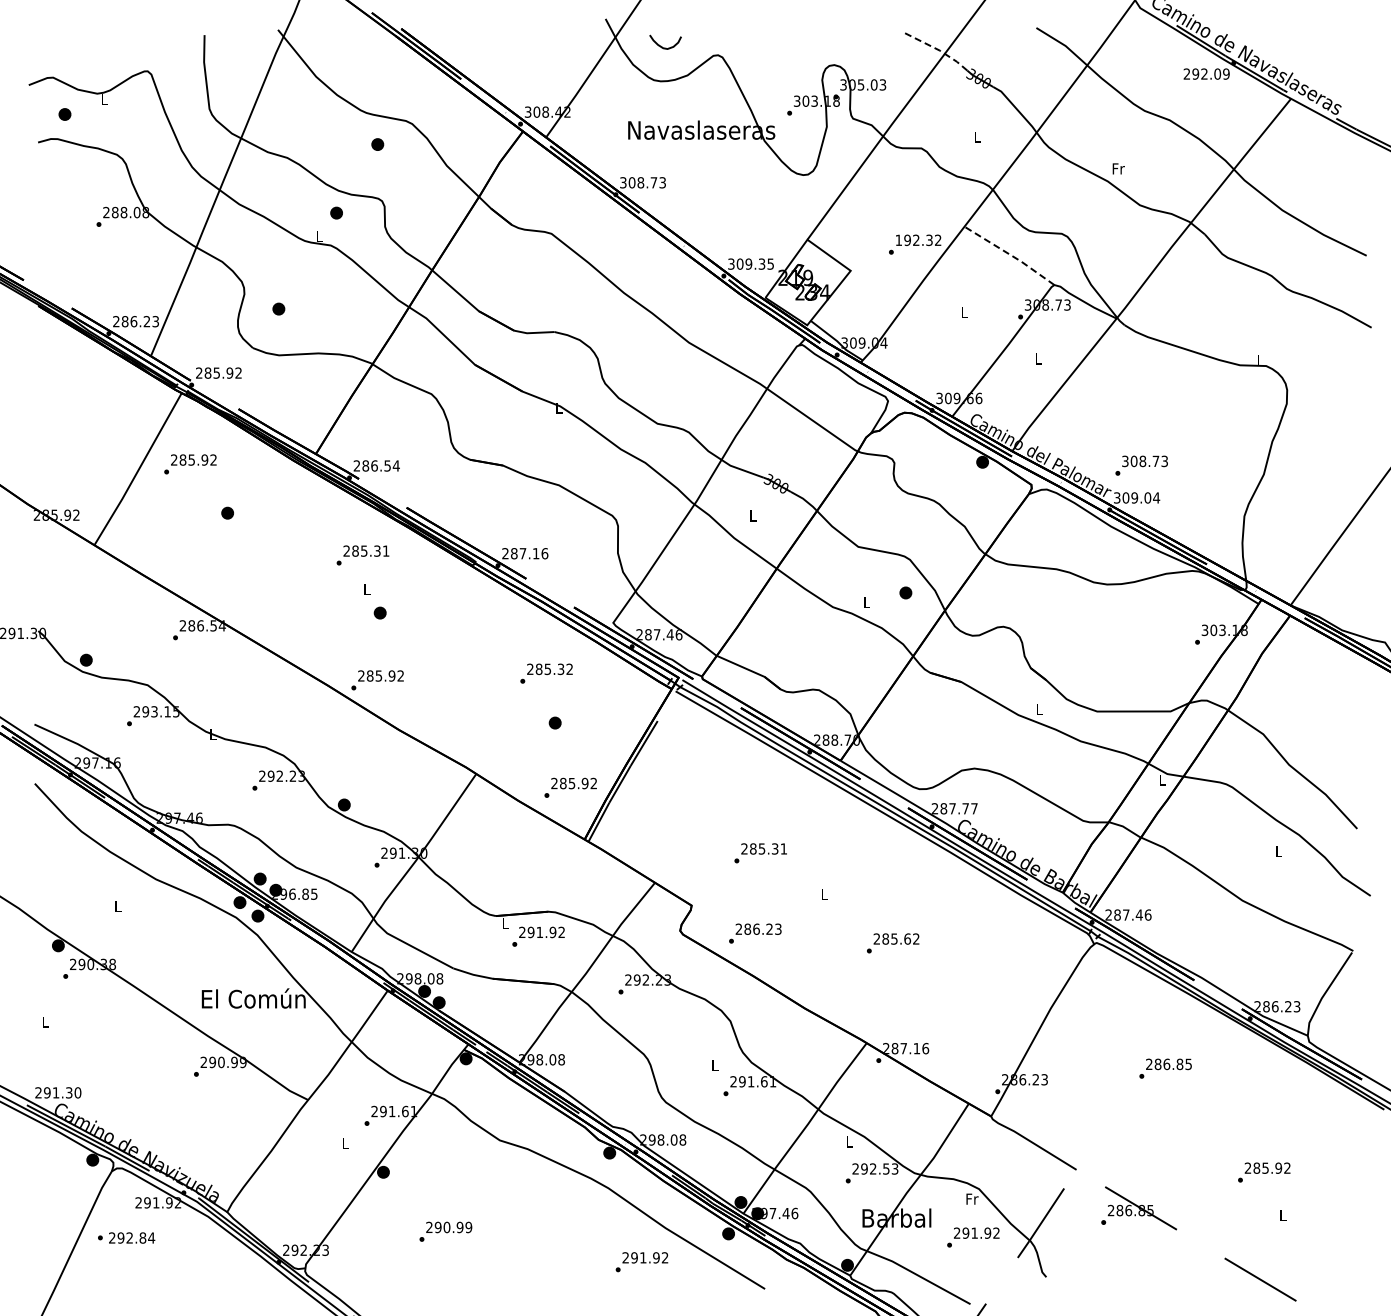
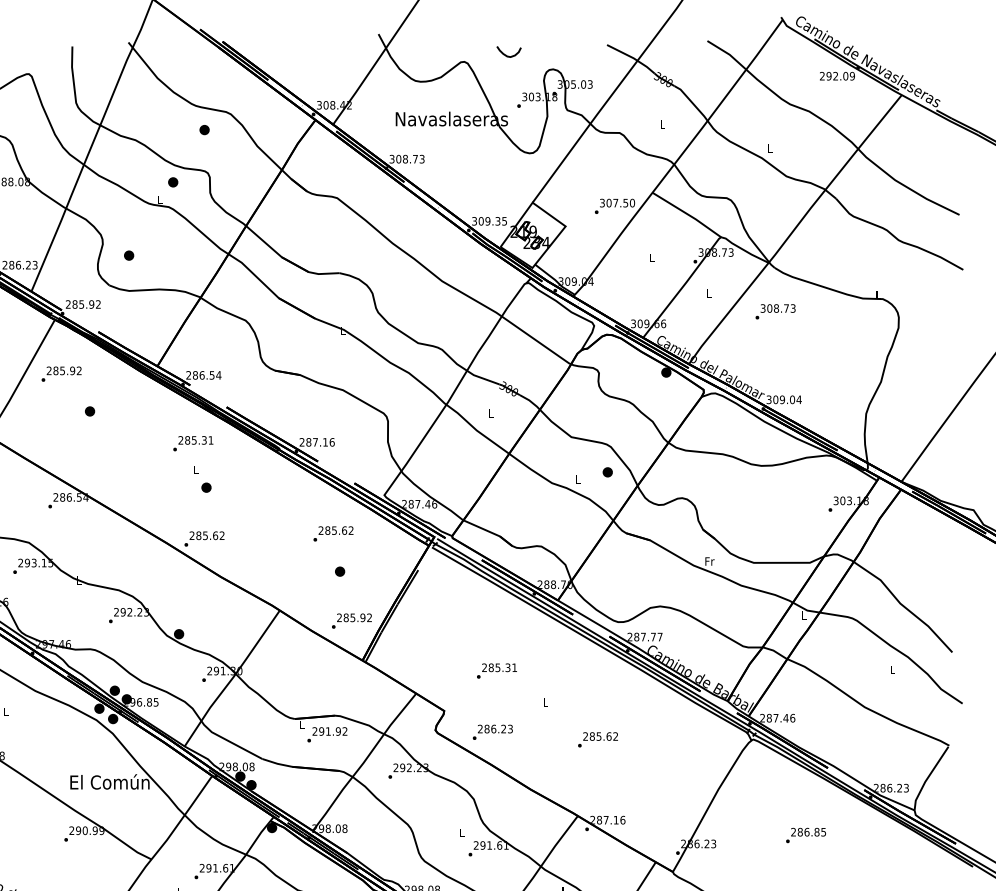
curve: (662, 46) -> (506, 55), moved
line: (938, 49) -> (632, 57), dashed -> solid
text: (1118, 168) -> (770, 148), Fr -> L
text: (918, 240) -> (617, 203), 192.32 -> 307.50
line: (1010, 254) -> (687, 213), dashed -> solid
text: (1141, 465) -> (775, 311), moved
text: (560, 668) -> (344, 530), 285.32 -> 285.62
text: (391, 675) -> (215, 535), 285.92 -> 285.62
text: (1039, 709) -> (709, 561), L -> Fr

